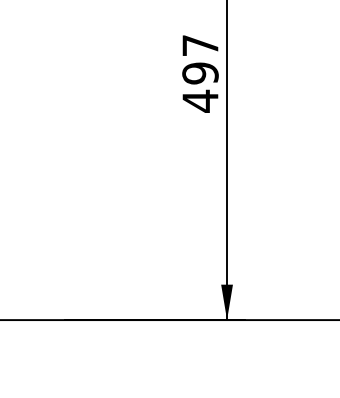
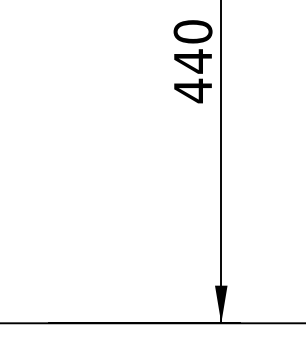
text: (200, 59) -> (193, 46), 497 -> 440

